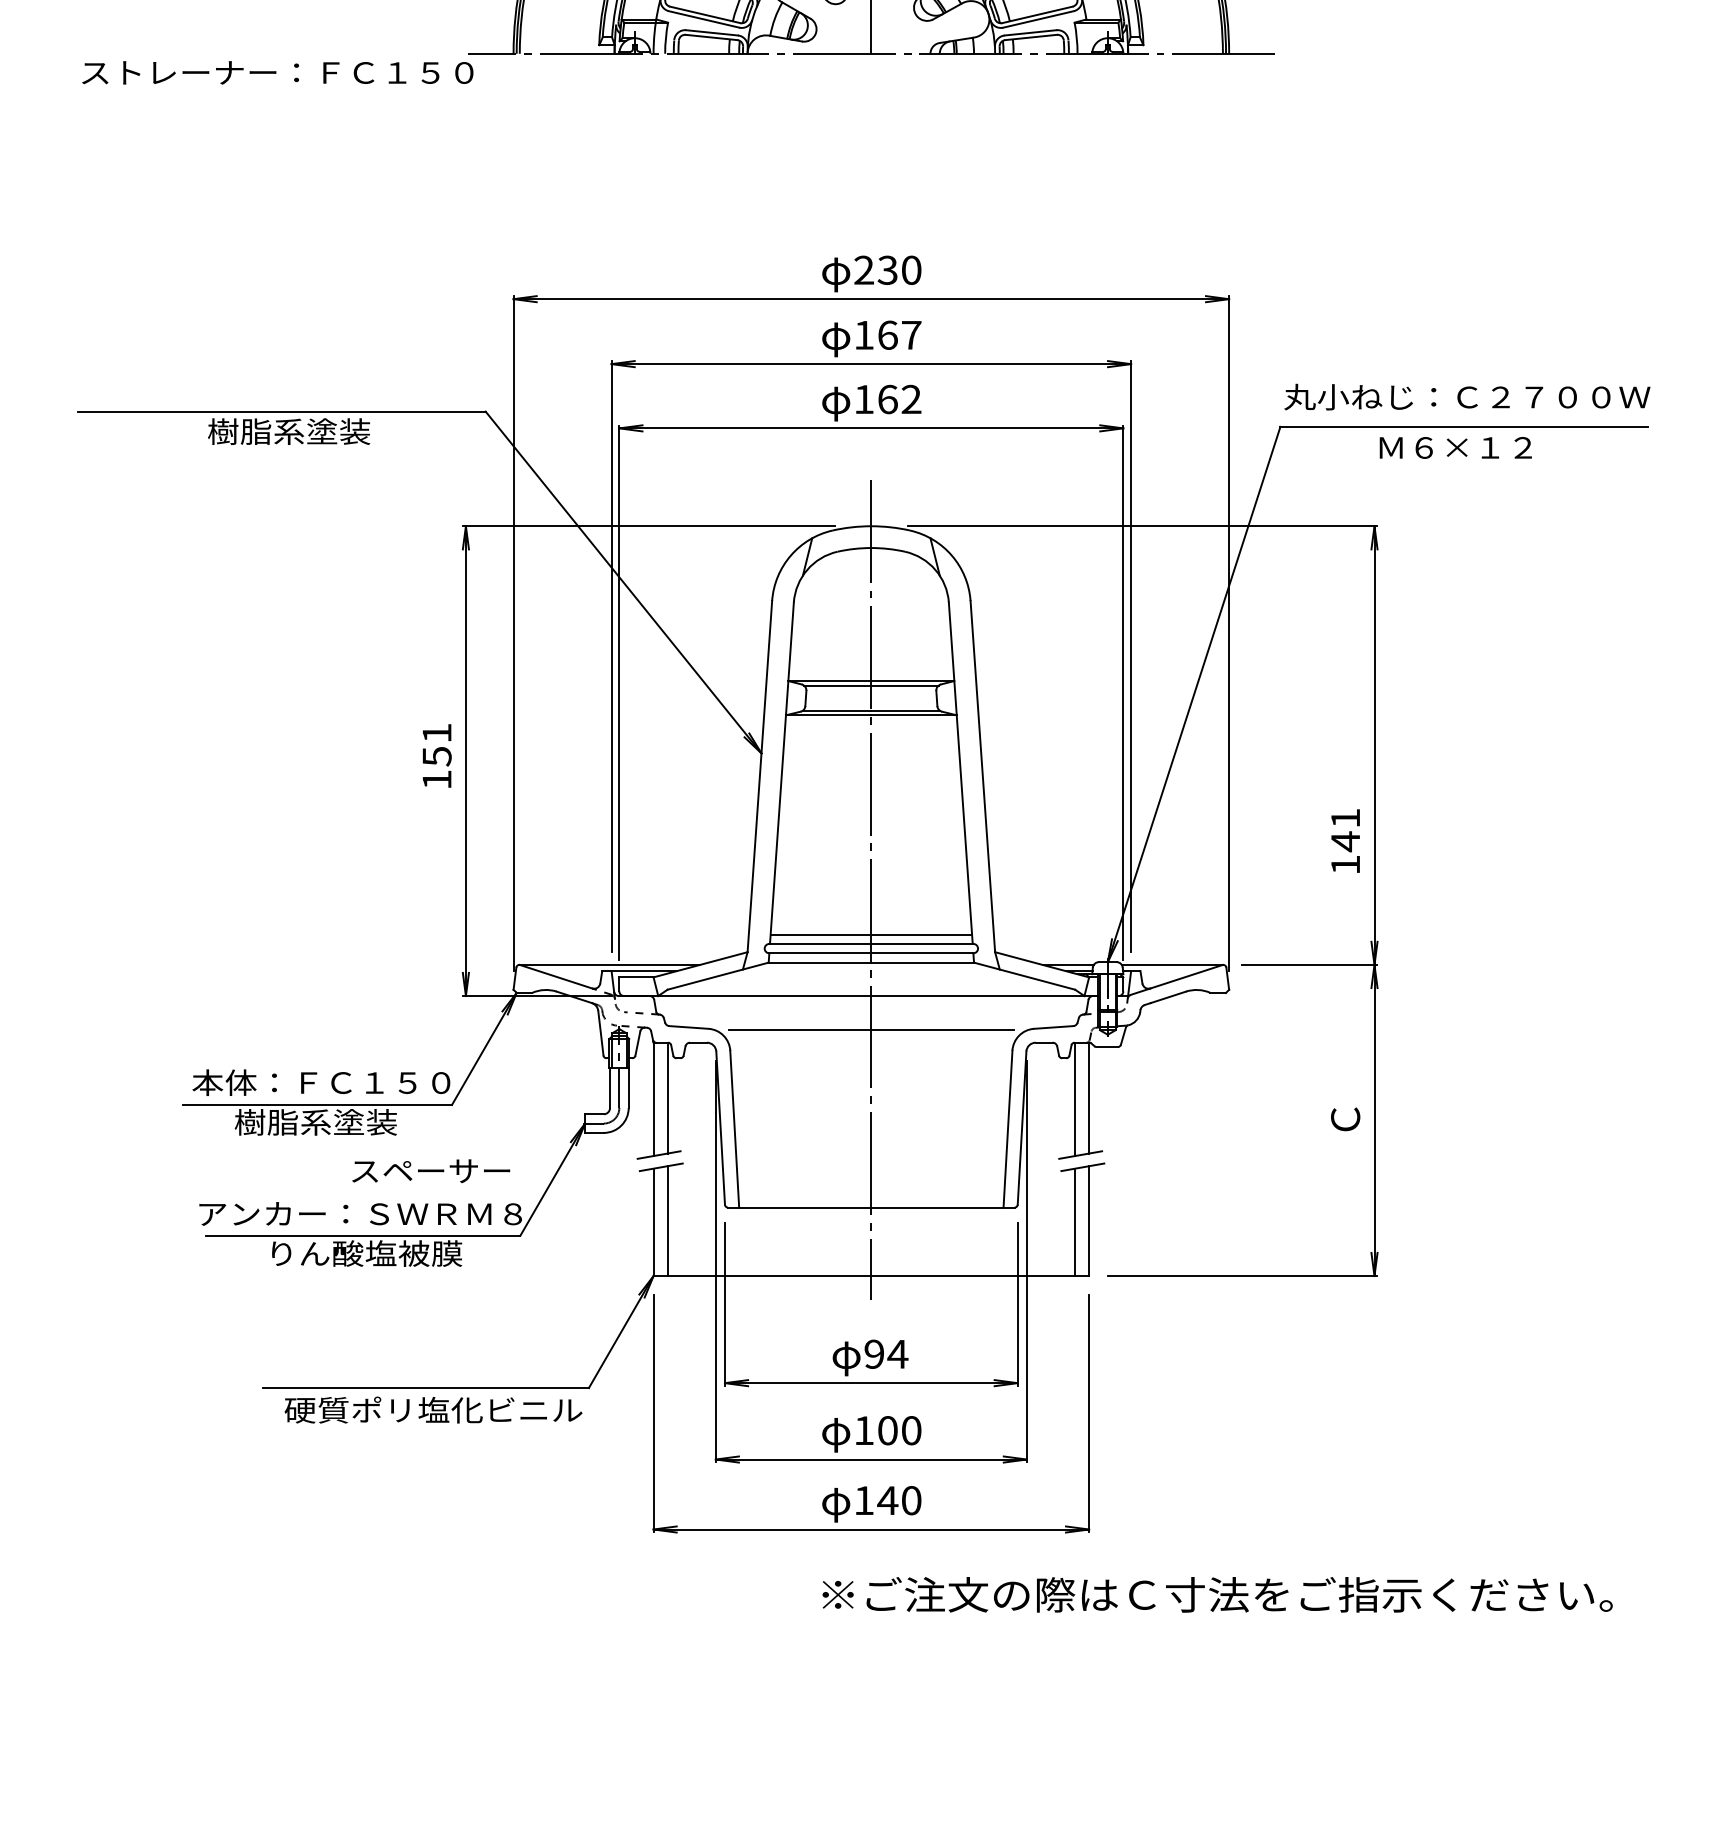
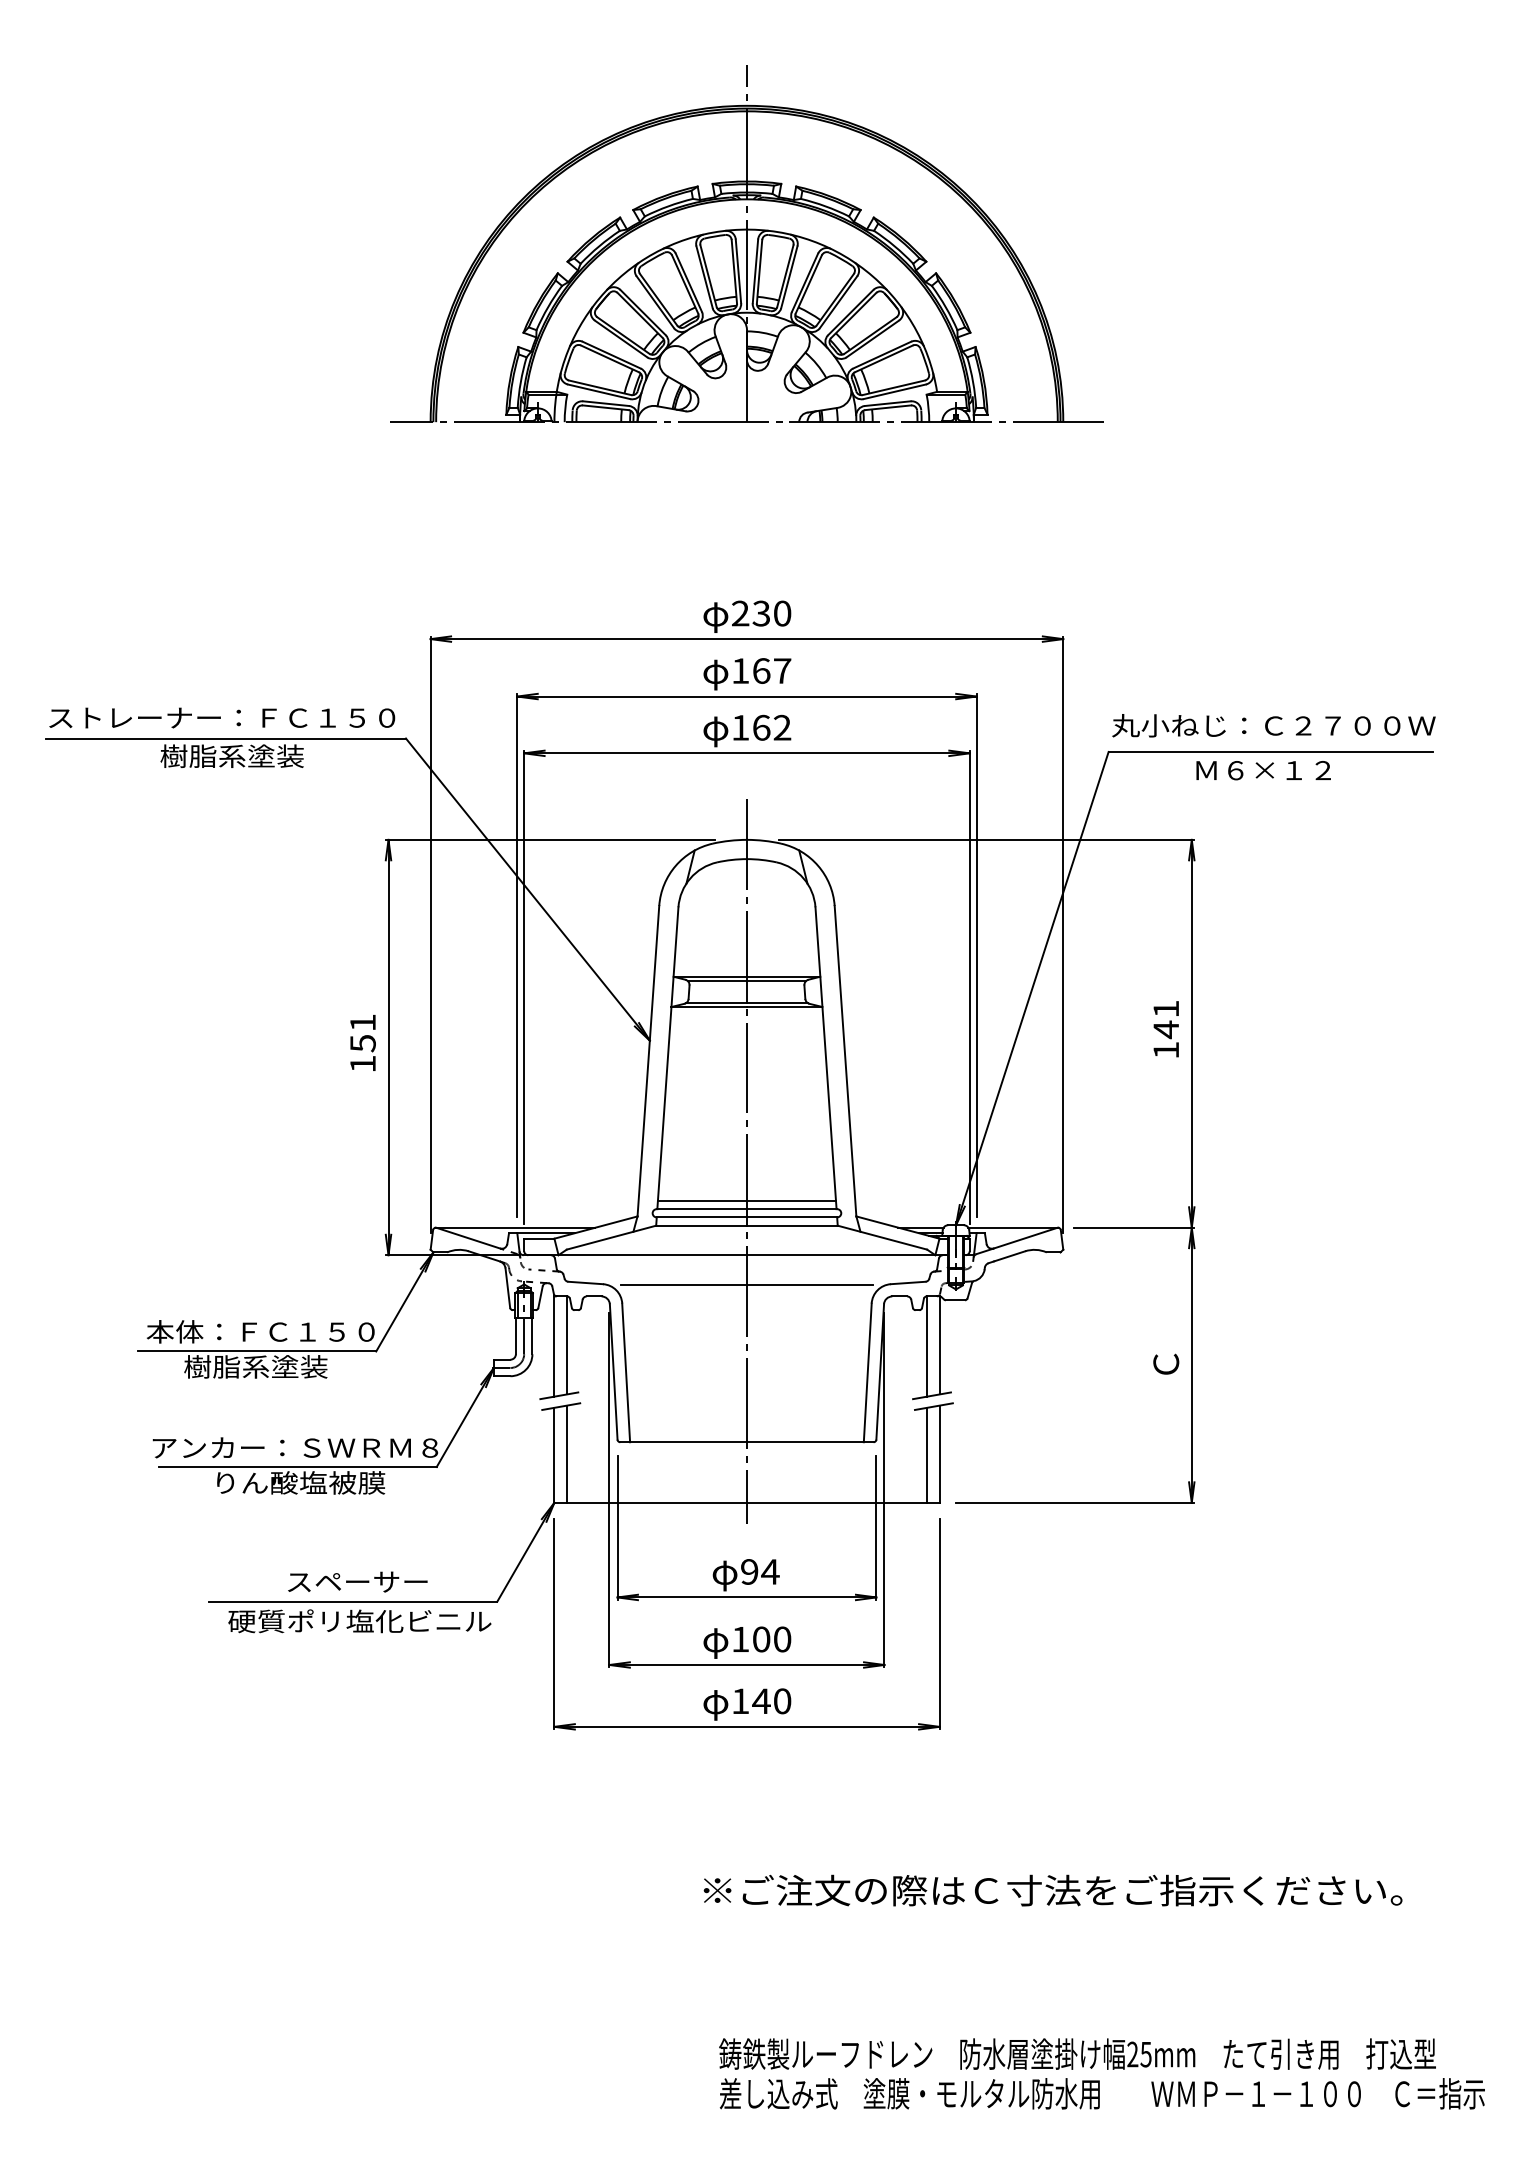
text: (278, 72) -> (222, 717), moved
text: (1344, 841) -> (1165, 1029), moved
text: (430, 1170) -> (357, 1581), moved
text: (1216, 1594) -> (1052, 1890), moved

